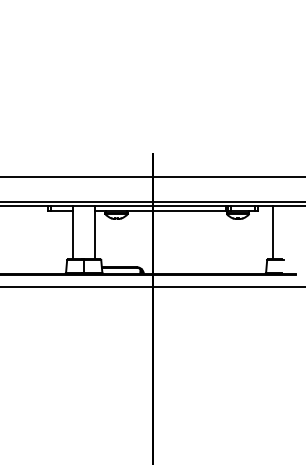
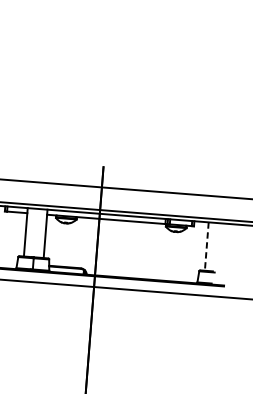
line: (273, 232) -> (206, 246), solid -> dashed

